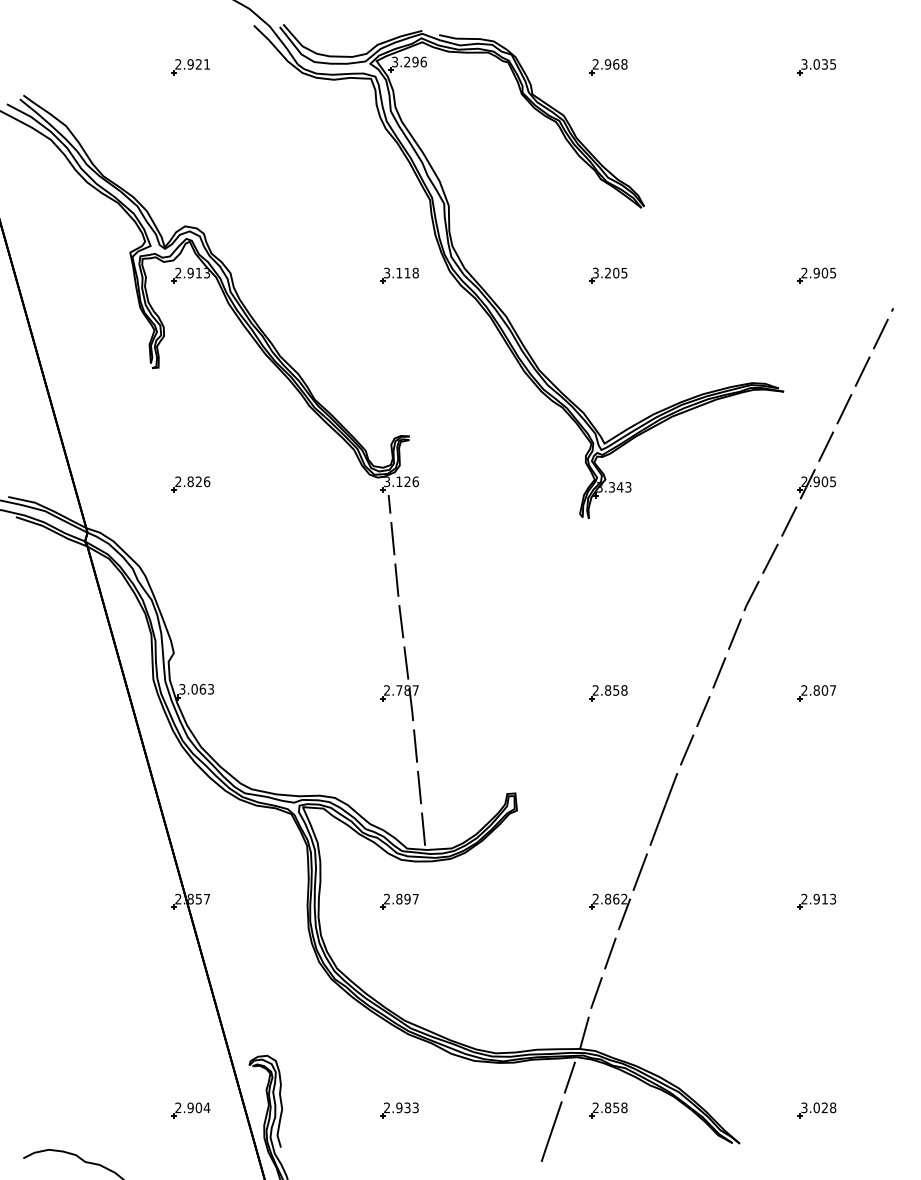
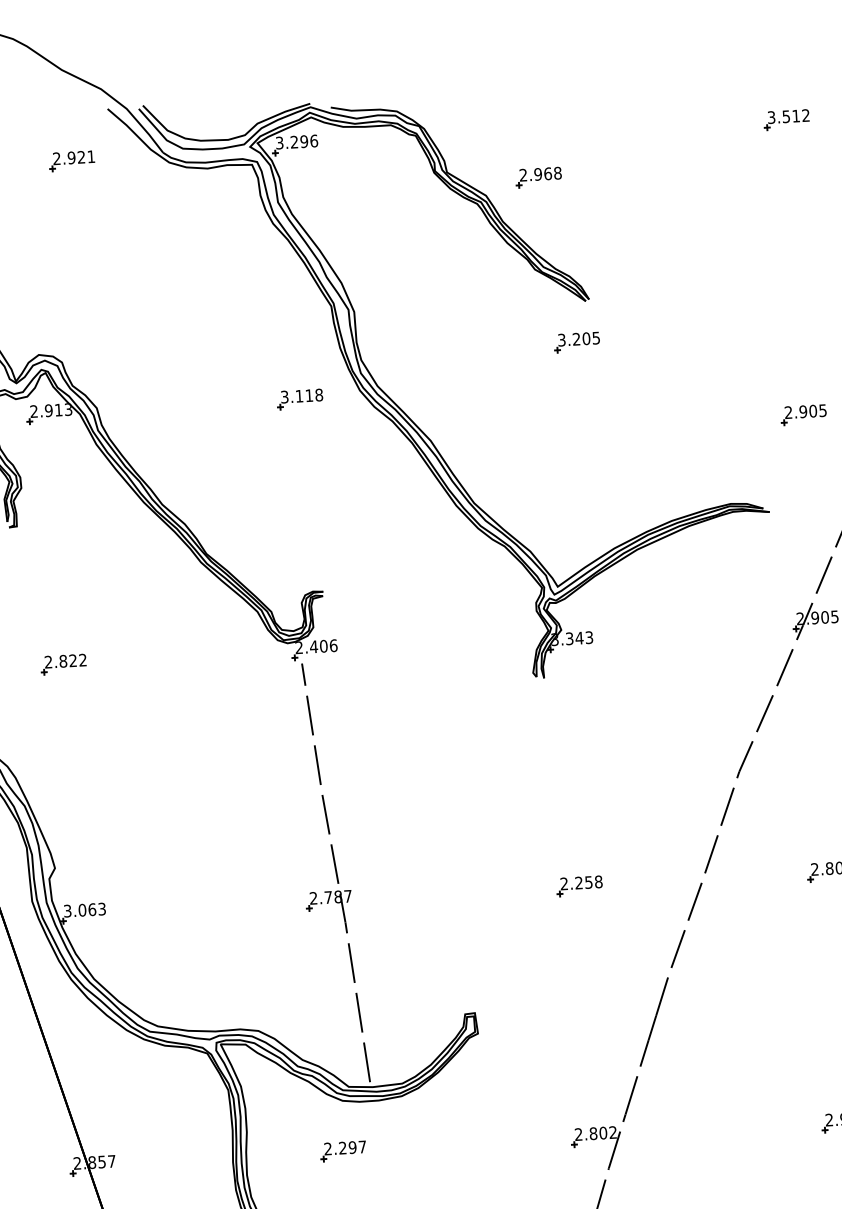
text: (824, 64) -> (795, 116), 3.035 -> 3.512
part: (190, 67) -> (71, 161), moved
part: (608, 67) -> (538, 178), moved
part: (608, 275) -> (577, 342), moved
part: (816, 275) -> (803, 414), moved
text: (207, 481) -> (83, 659), 2.826 -> 2.822
text: (397, 481) -> (311, 646), 3.126 -> 2.406
text: (608, 690) -> (579, 883), 2.858 -> 2.258
text: (616, 898) -> (603, 1132), 2.862 -> 2.802
text: (399, 899) -> (343, 1148), 2.897 -> 2.297

